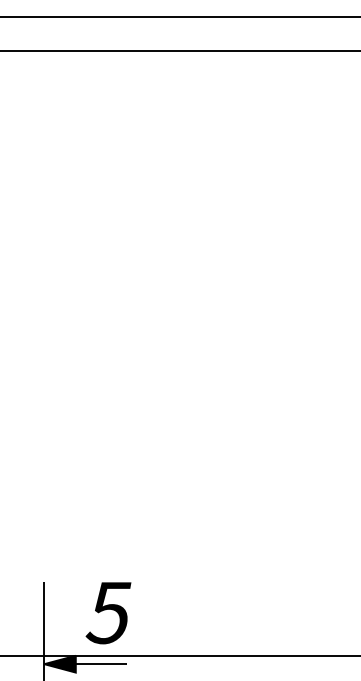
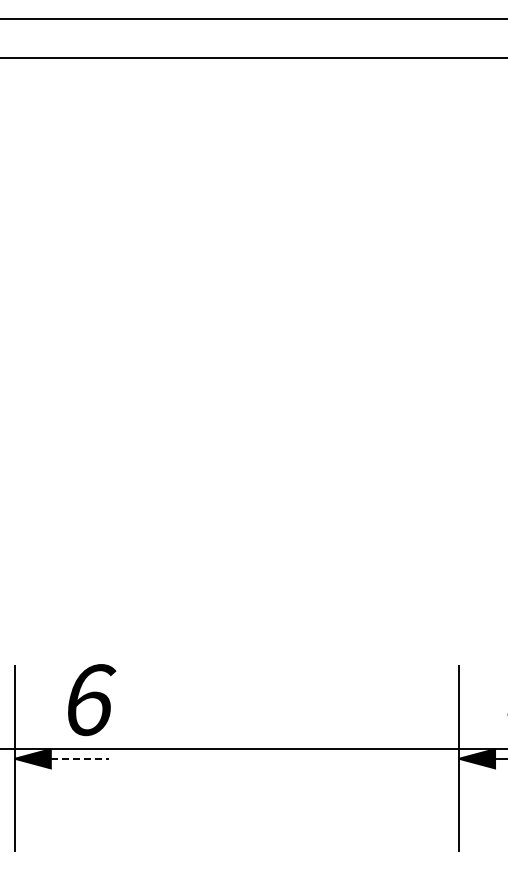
text: (109, 613) -> (89, 700), 5 -> 6
line: (101, 663) -> (80, 758), solid -> dashed

